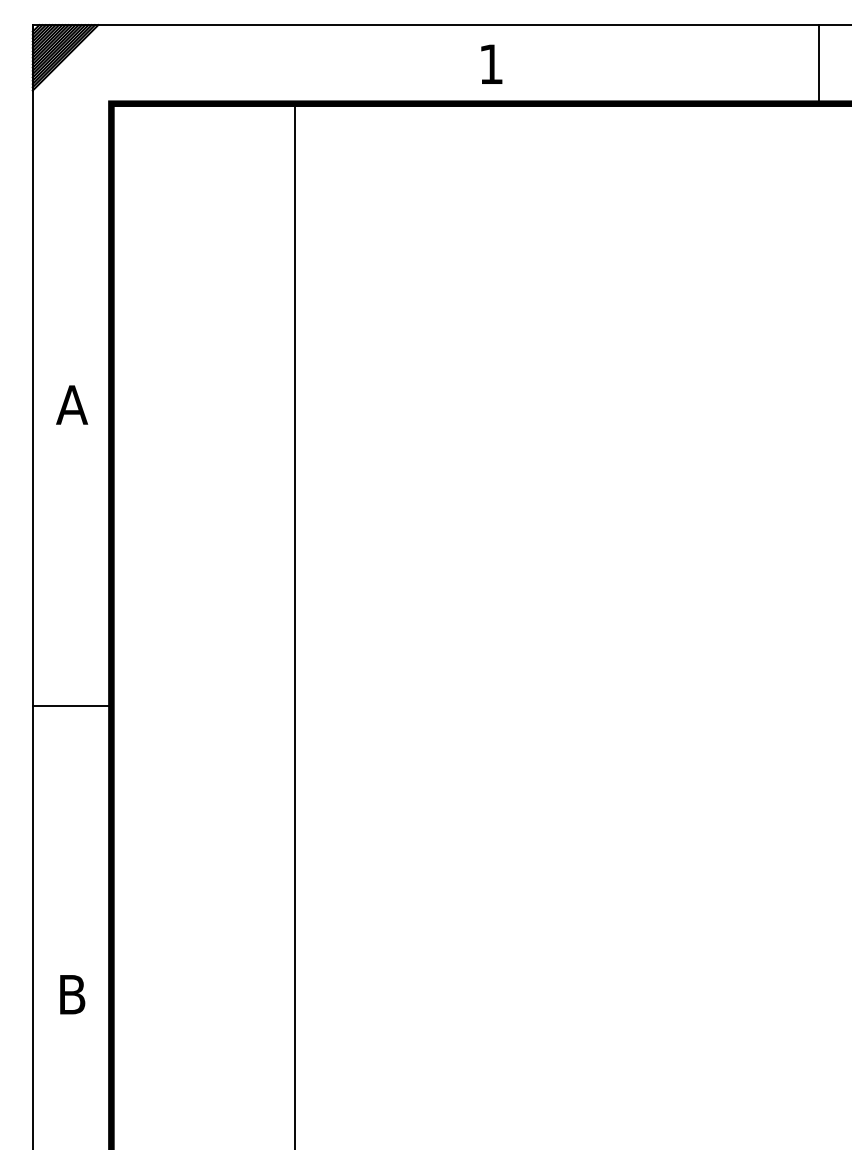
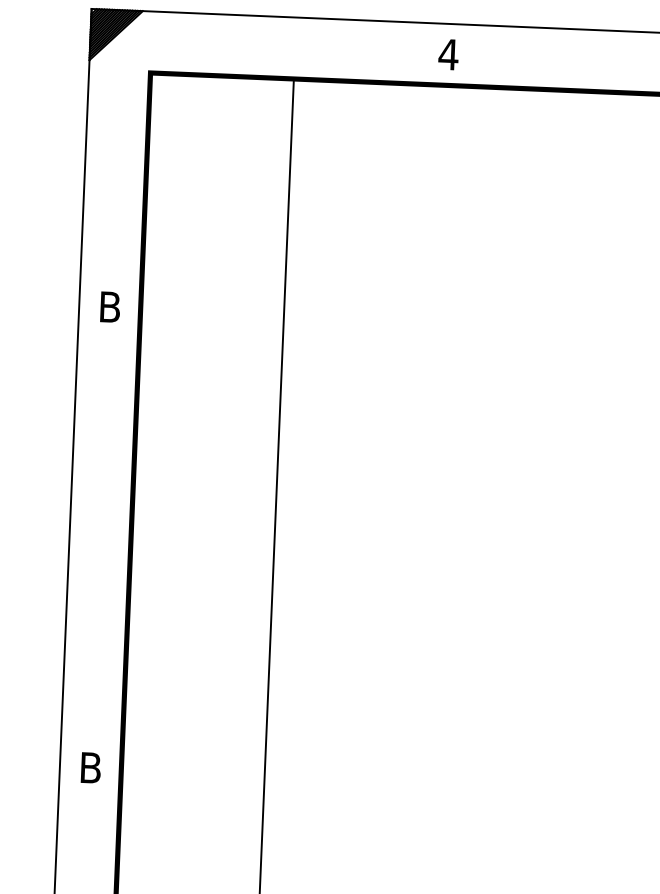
text: (491, 63) -> (448, 53), 1 -> 4
text: (72, 404) -> (110, 306), A -> B
line: (71, 706) -> (99, 542), removed

